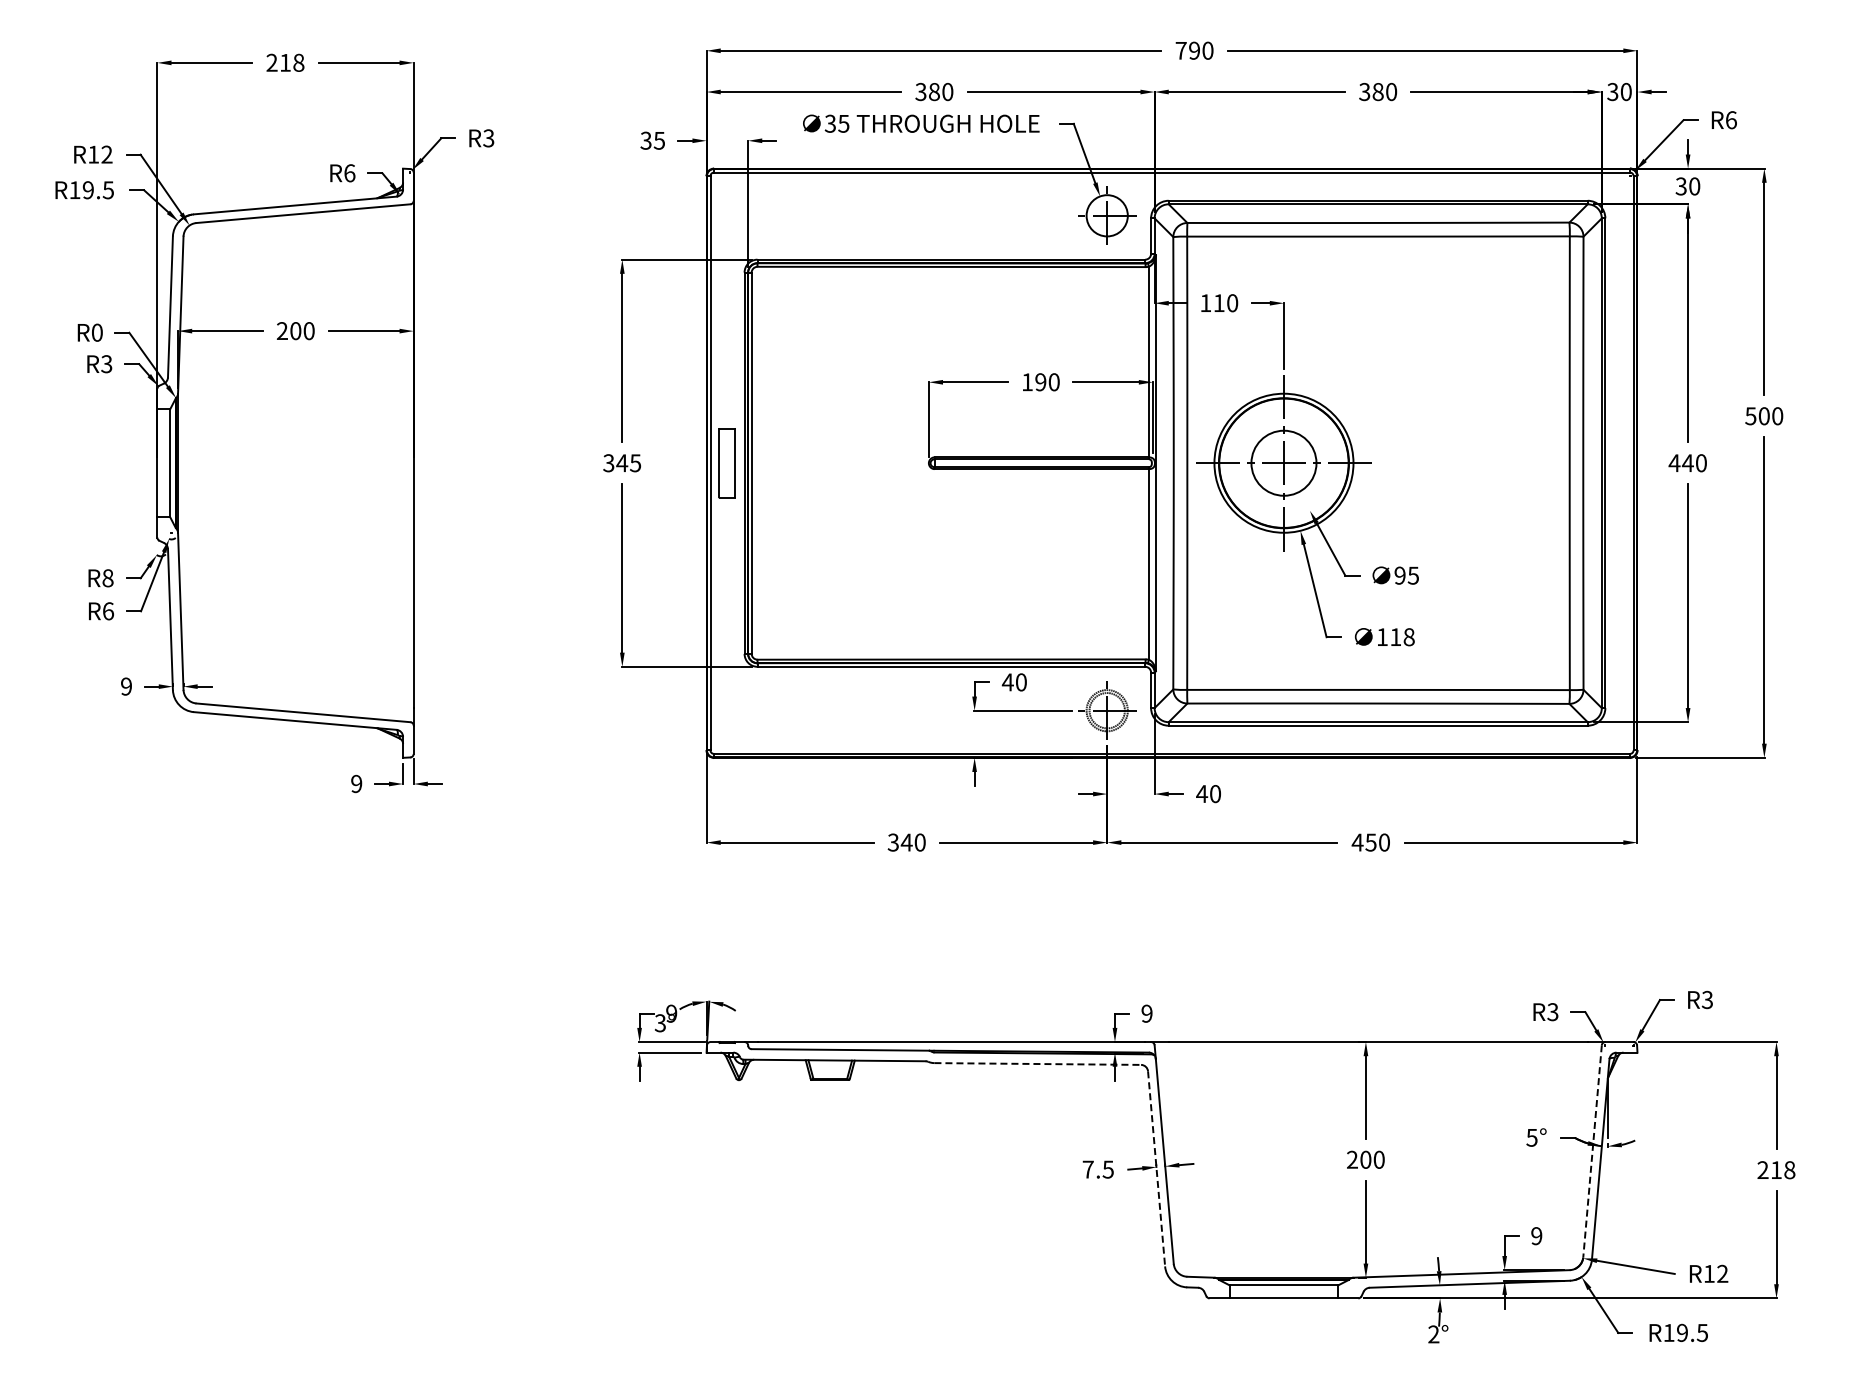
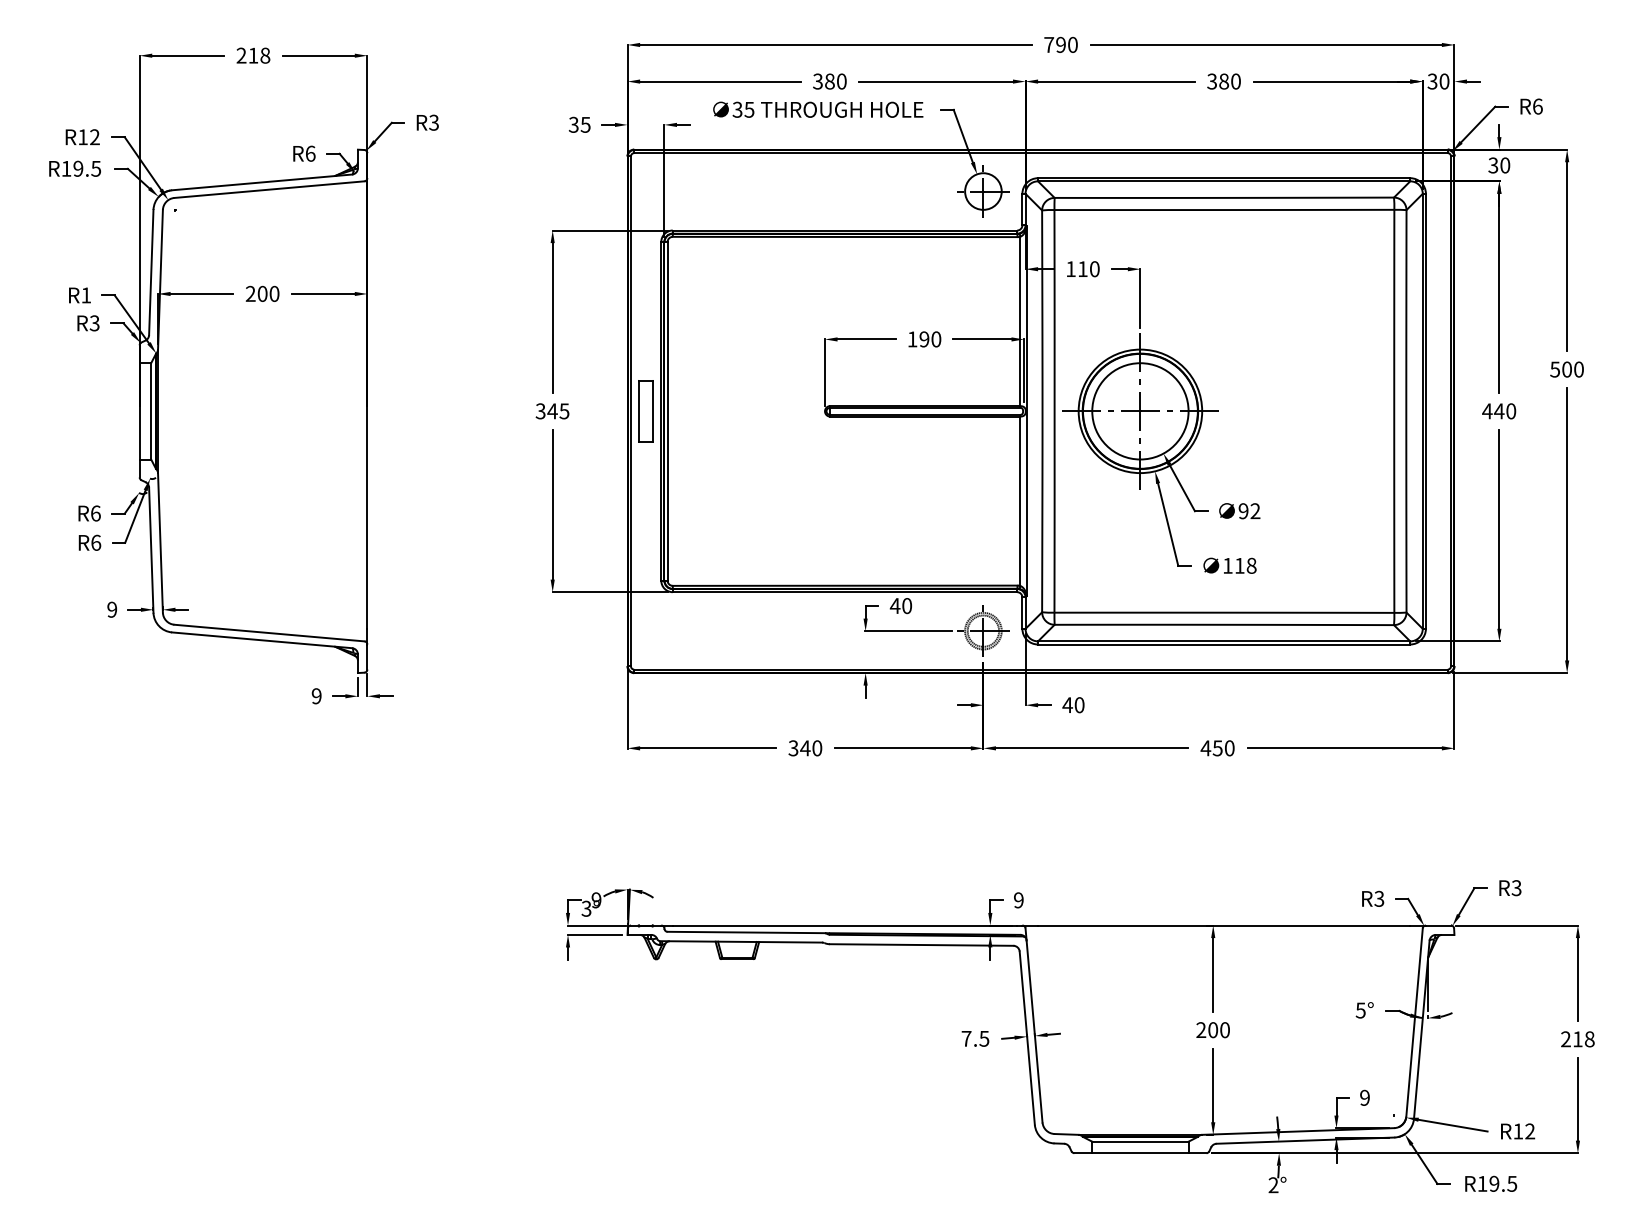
text: (97, 332) -> (86, 295), R0 -> R1
circle: (1283, 463) -> (1140, 411), size x1.67
text: (1412, 575) -> (1254, 511), 95 -> 92
text: (107, 578) -> (95, 513), R8 -> R6
line: (1038, 1064) -> (922, 945), dashed -> solid
line: (1592, 1151) -> (1414, 1022), dashed -> solid
line: (1156, 1168) -> (1027, 1037), dashed -> solid

